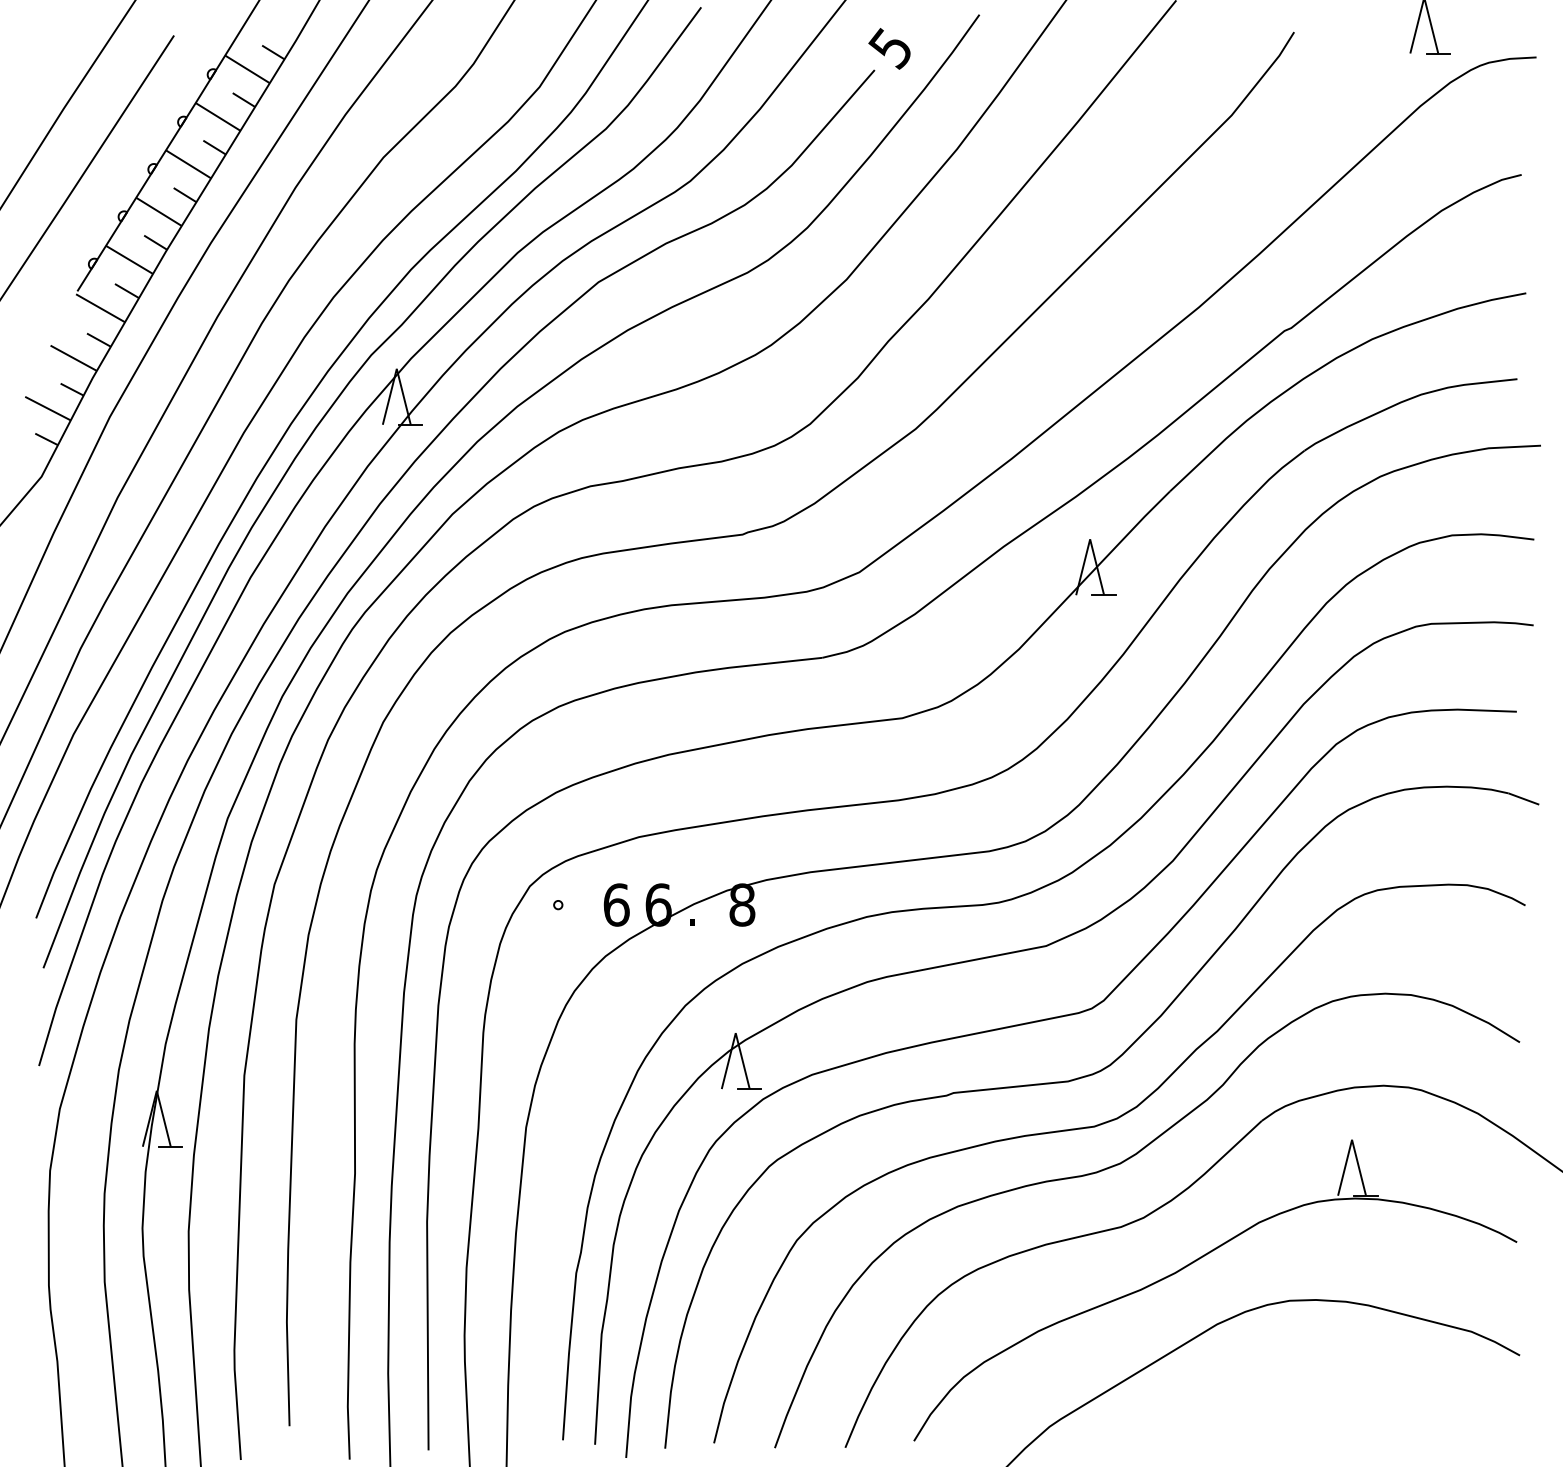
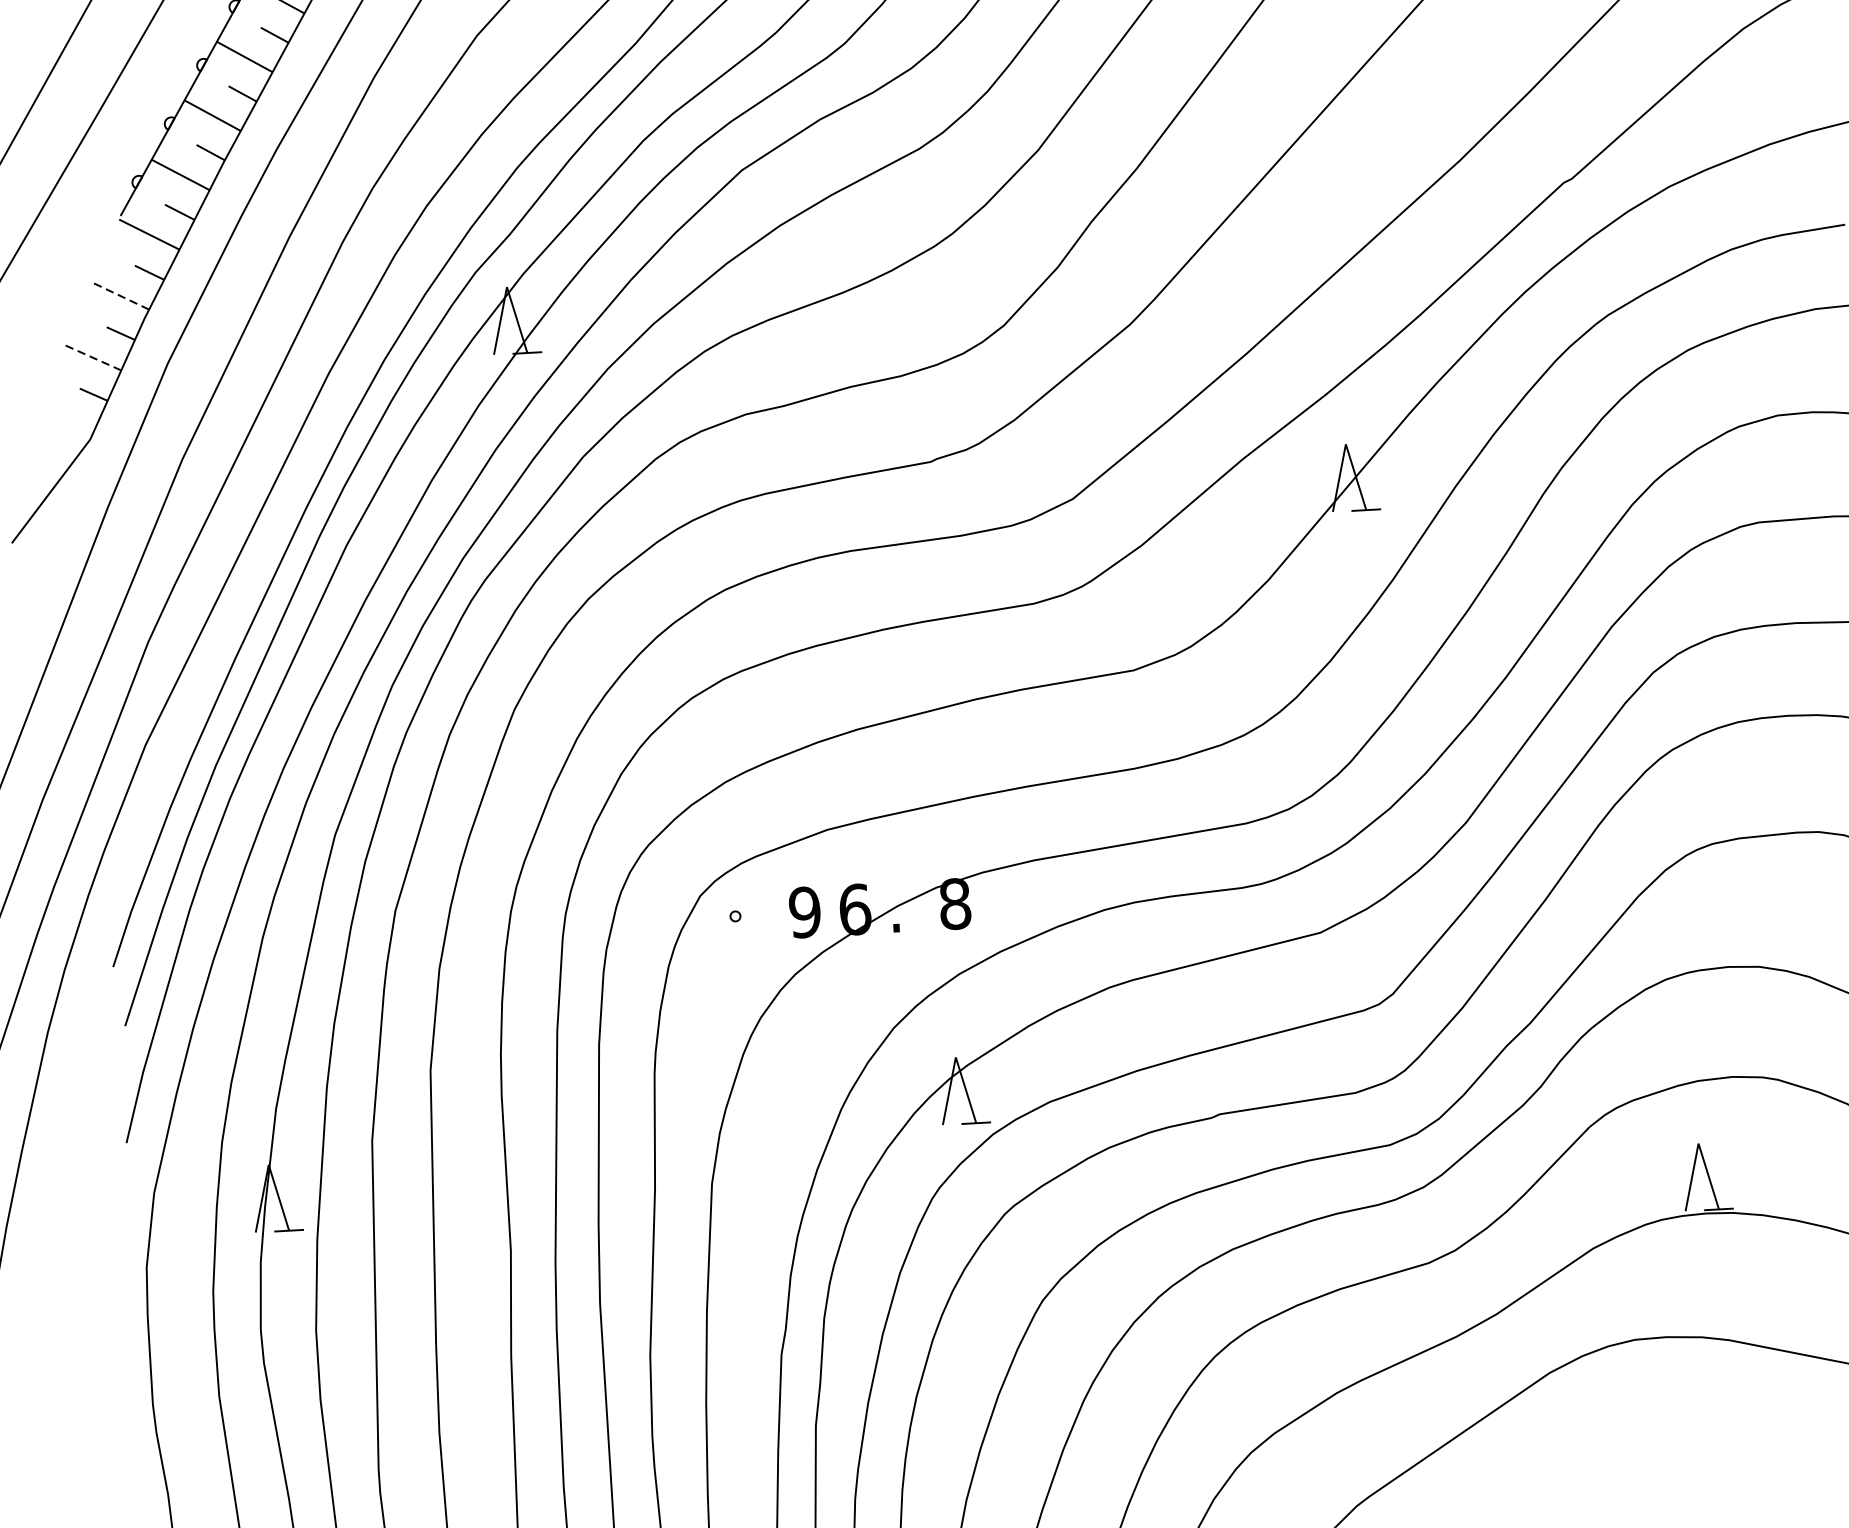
line: (73, 358) -> (120, 296), solid -> dashed
line: (48, 408) -> (93, 357), solid -> dashed
text: (616, 904) -> (804, 911), 6 -> 9

